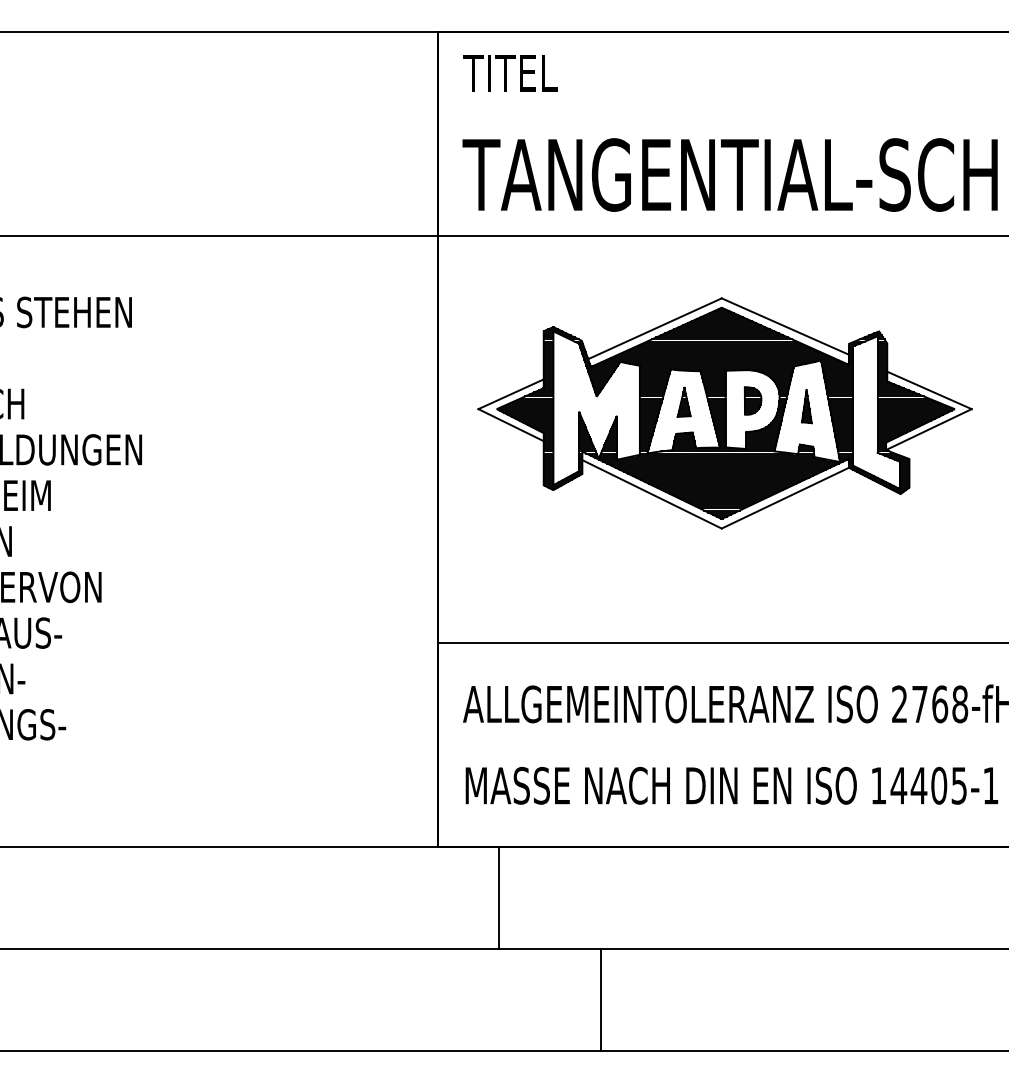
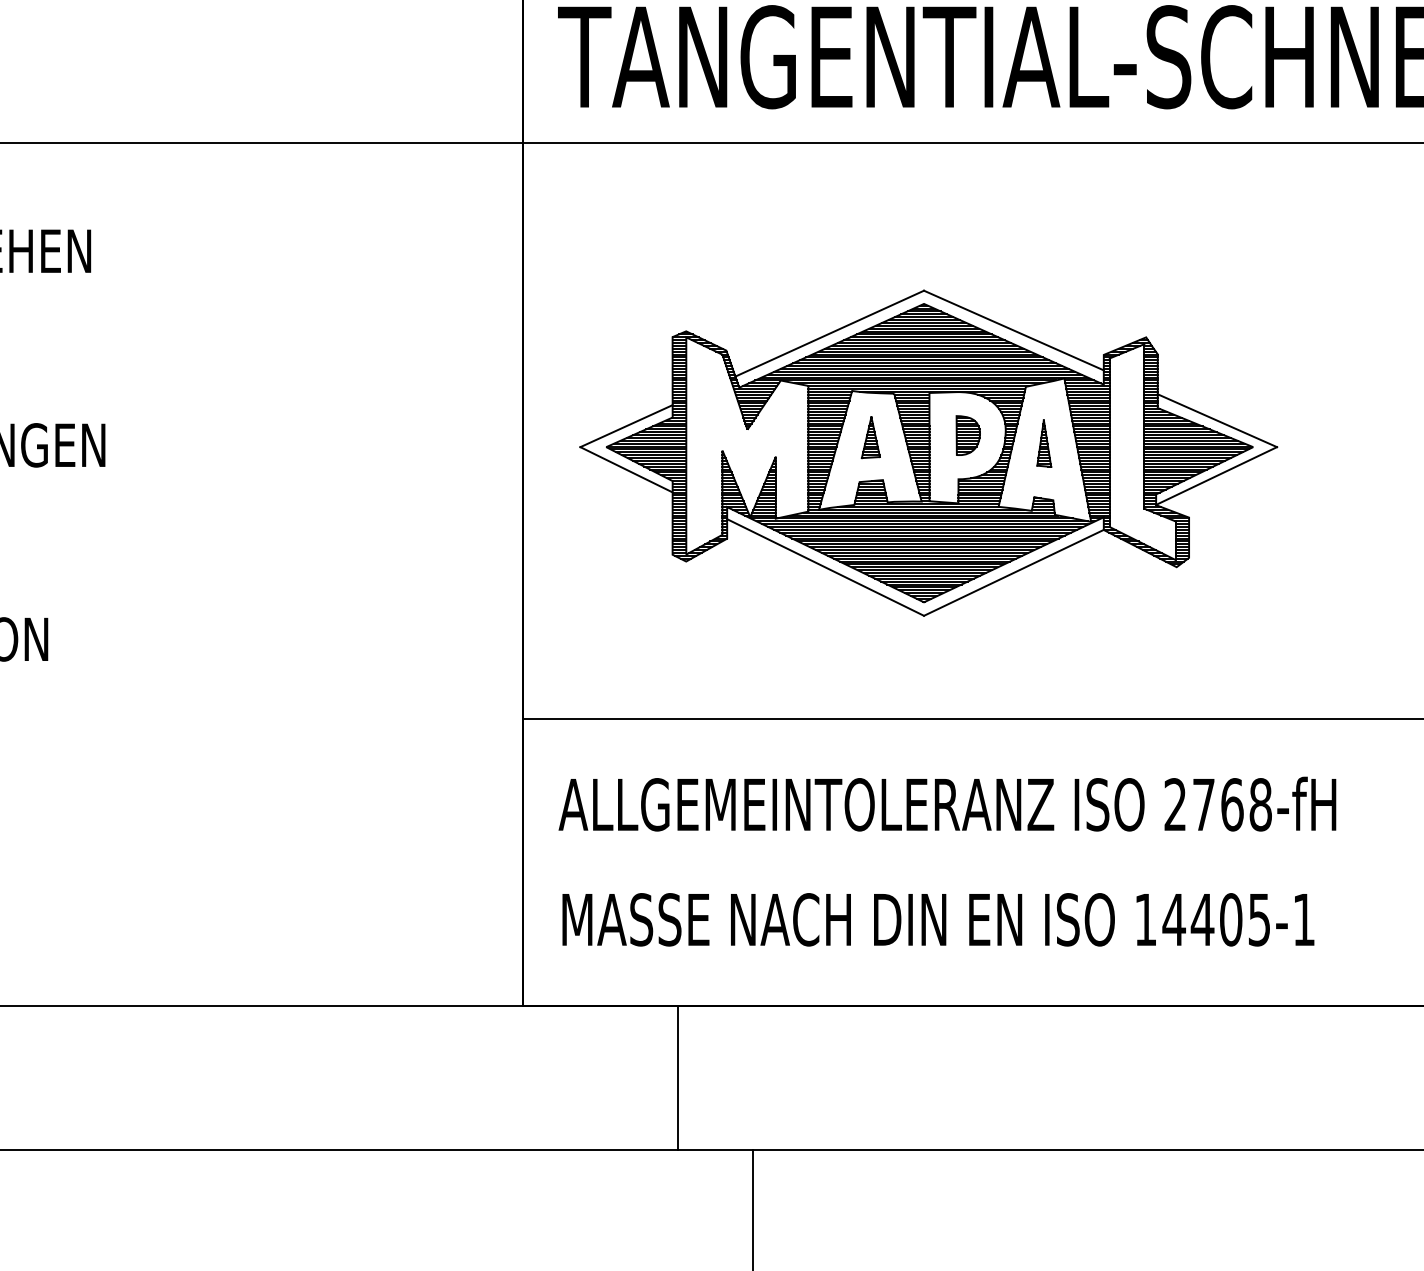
part: (724, 413) -> (927, 453), moved
line: (498, 897) -> (677, 1077), moved

